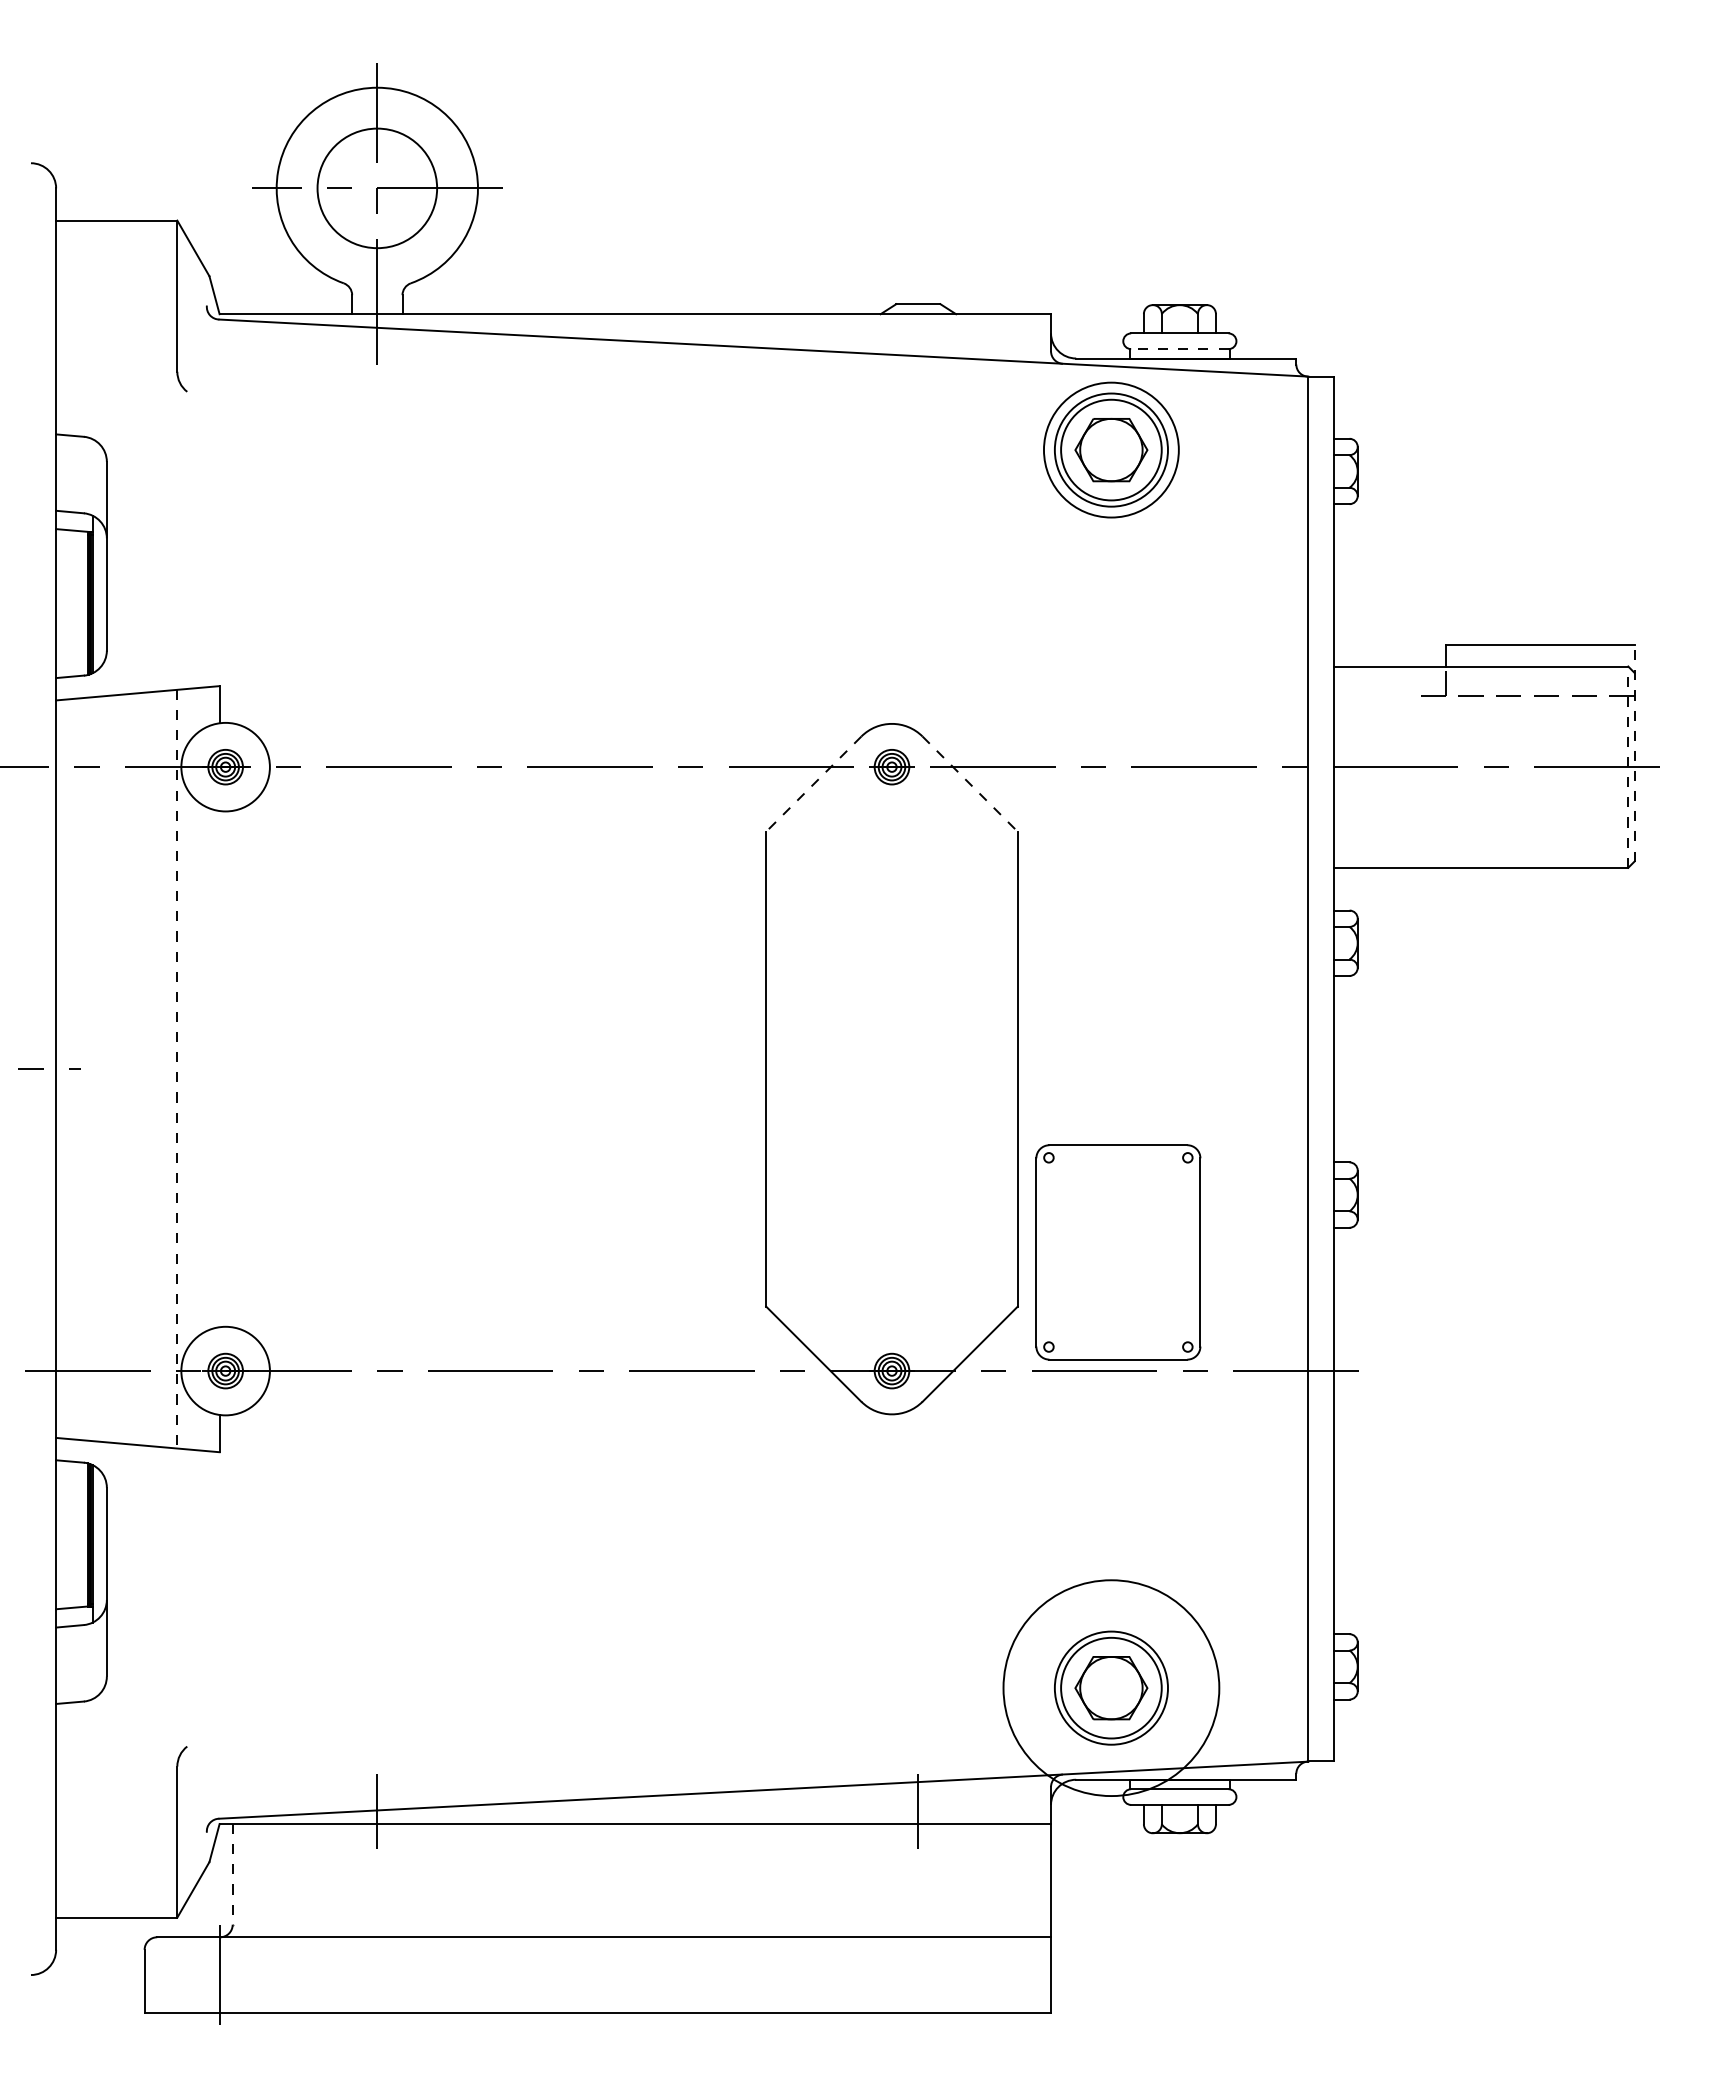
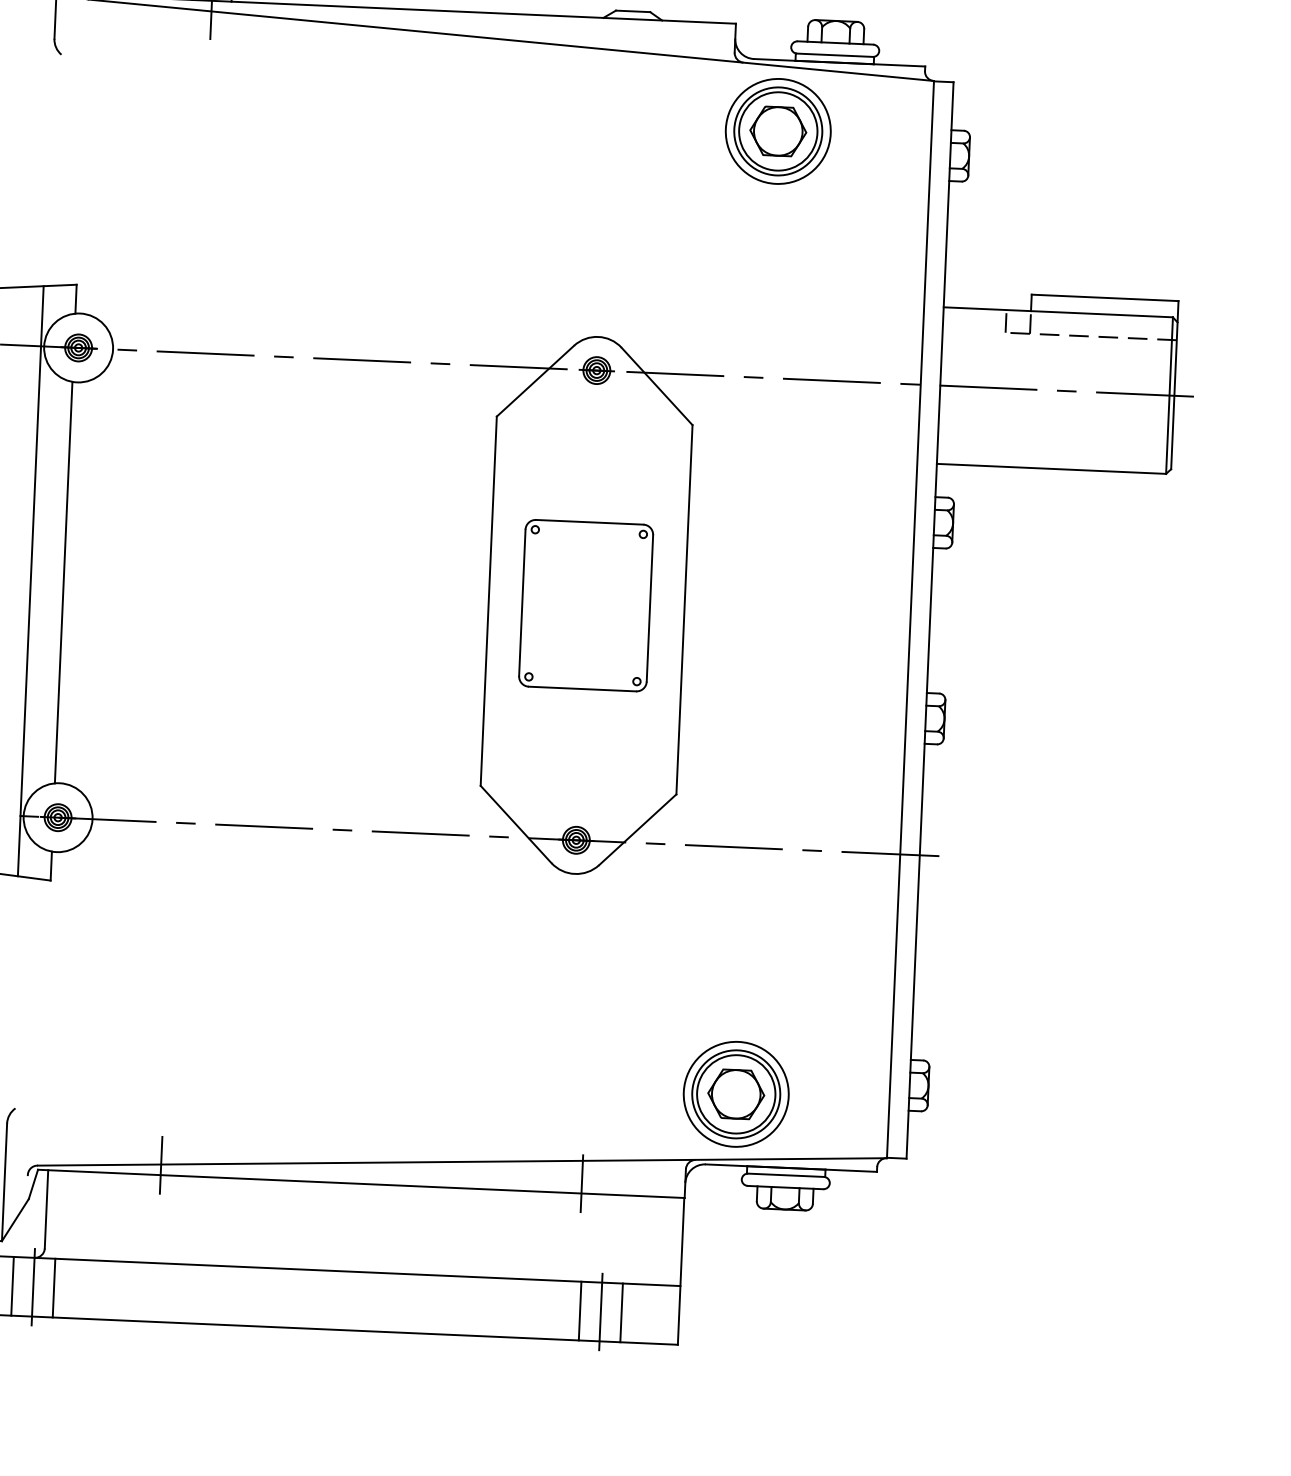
line: (1179, 349) -> (834, 55), dashed -> solid
line: (1414, 680) -> (1006, 320), added
line: (1634, 752) -> (1174, 384), dashed -> solid
line: (1628, 767) -> (1169, 395), dashed -> solid
line: (813, 784) -> (535, 381), dashed -> solid
line: (970, 784) -> (657, 386), dashed -> solid
line: (177, 1069) -> (30, 581), dashed -> solid
line: (219, 1069) -> (63, 582), added
part: (1118, 1252) -> (586, 605), moved
circle: (1110, 1687) -> (735, 1093), size x0.62
line: (232, 1874) -> (46, 1209), dashed -> solid
line: (193, 1974) -> (12, 1285), added
line: (246, 1974) -> (53, 1287), added
line: (923, 1974) -> (580, 1310), added
line: (949, 1974) -> (600, 1311), added
line: (976, 1974) -> (621, 1312), added

